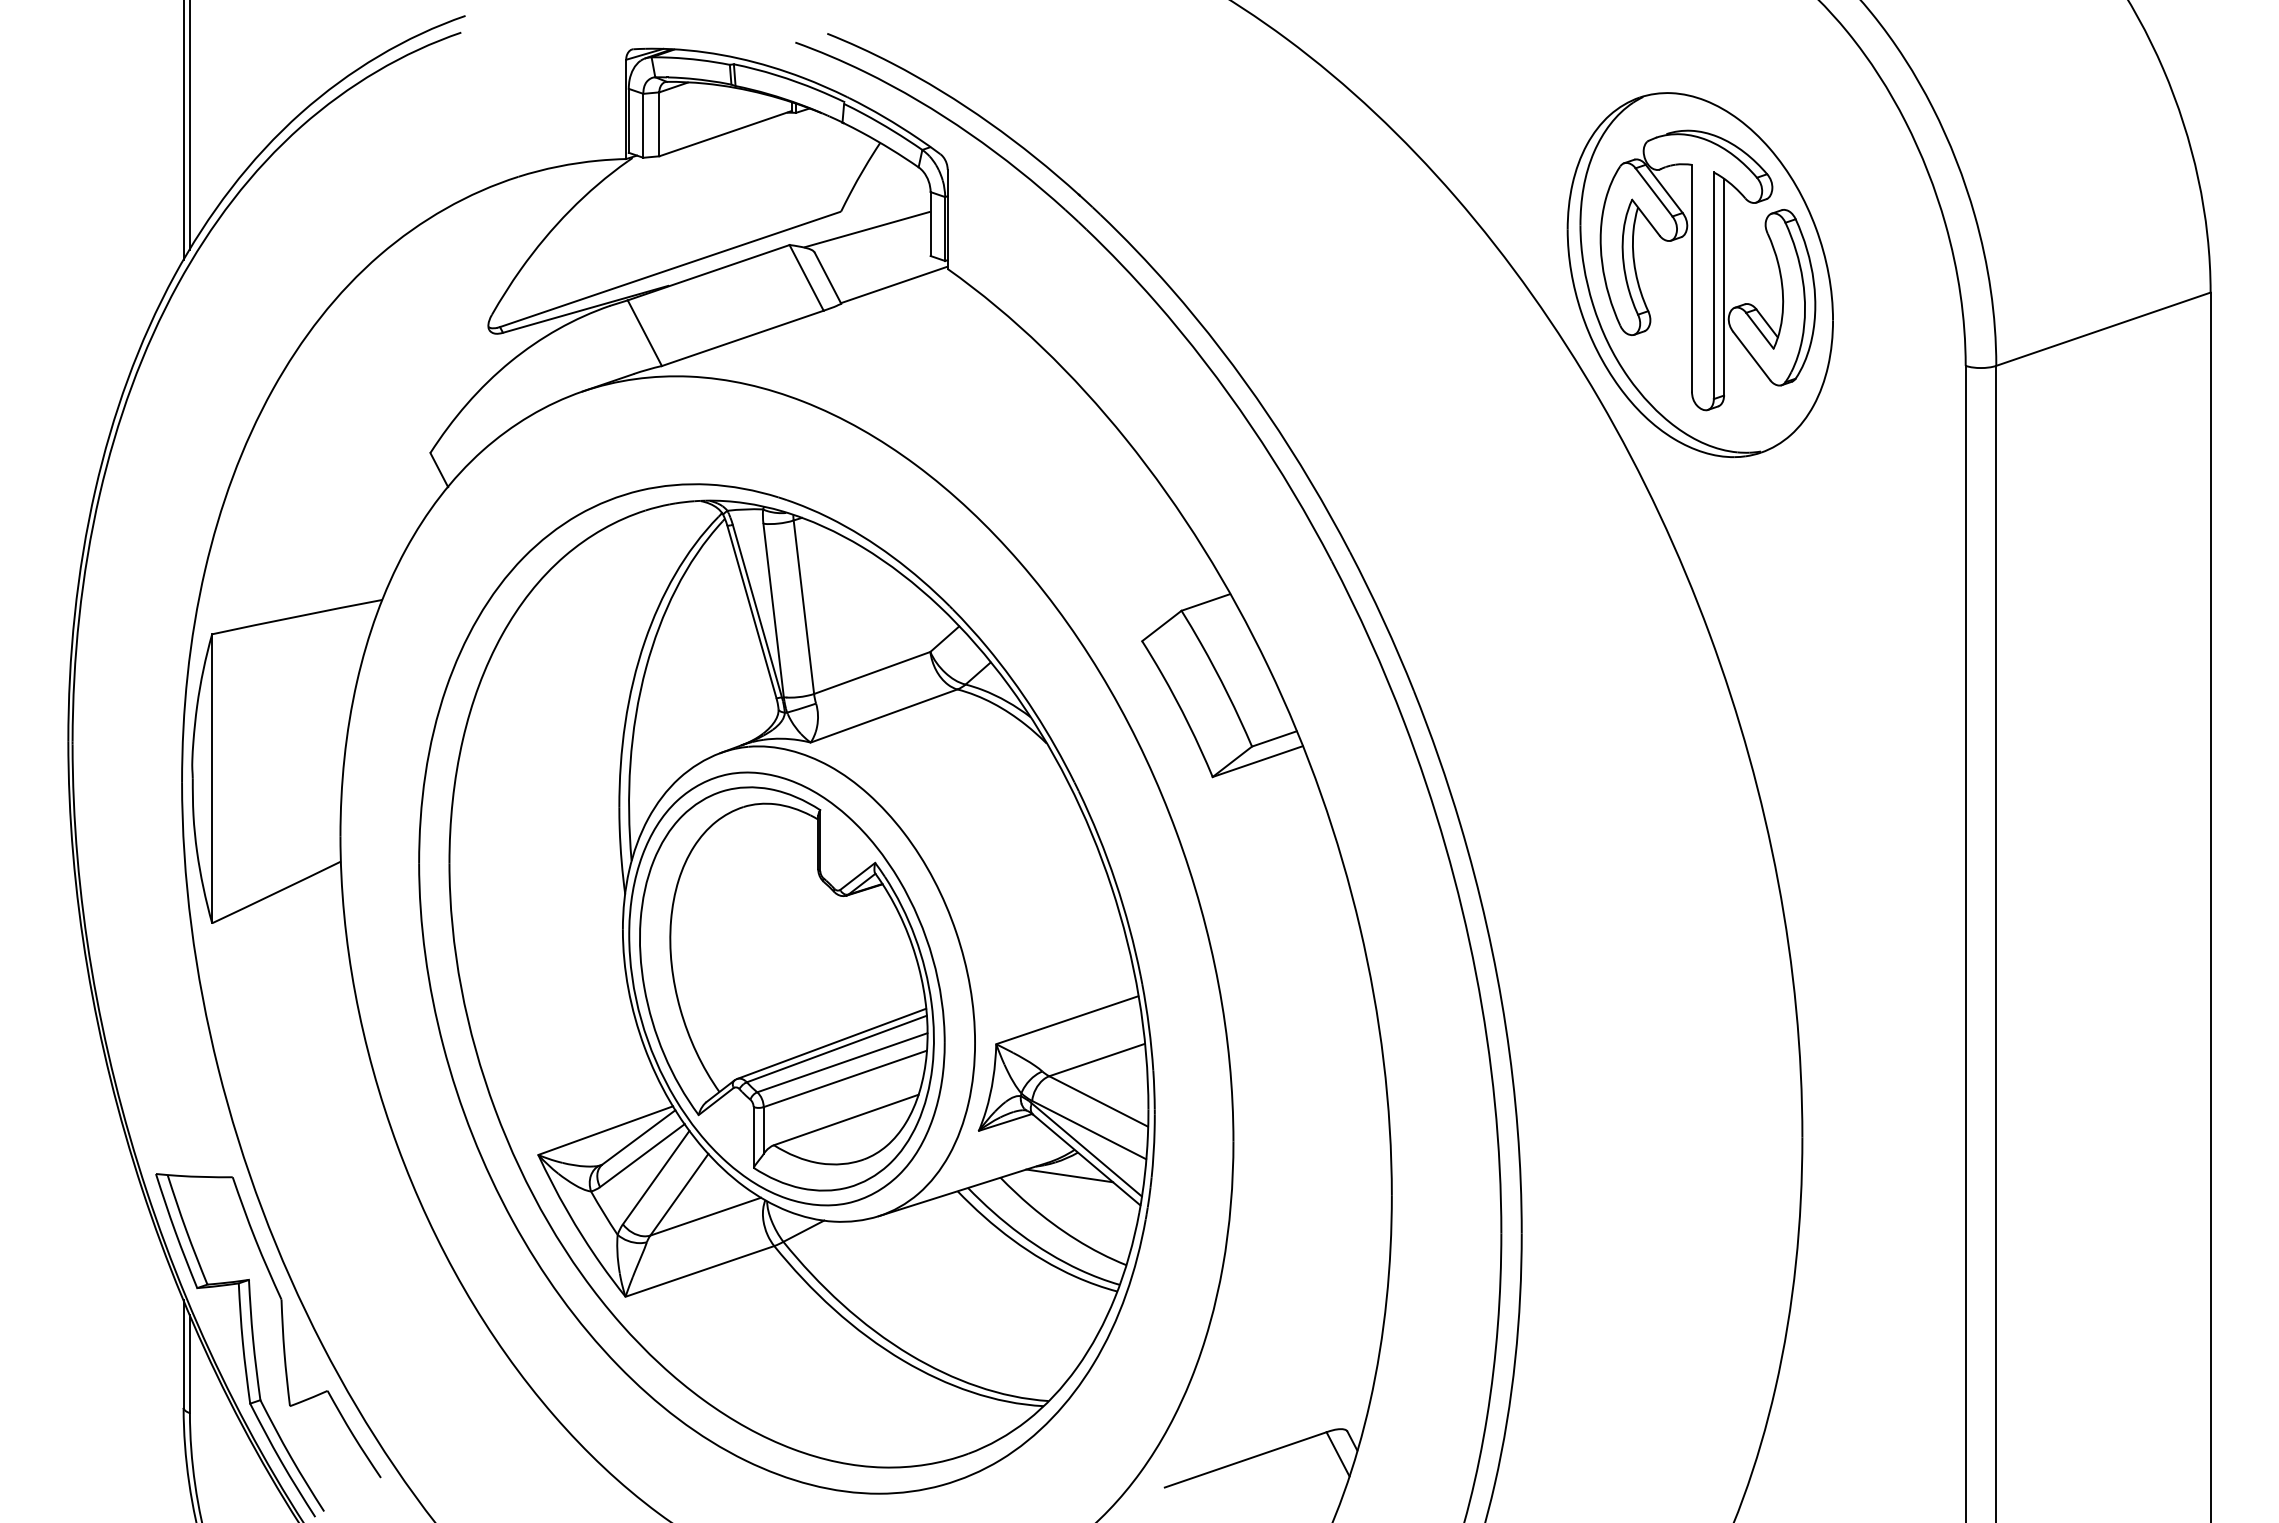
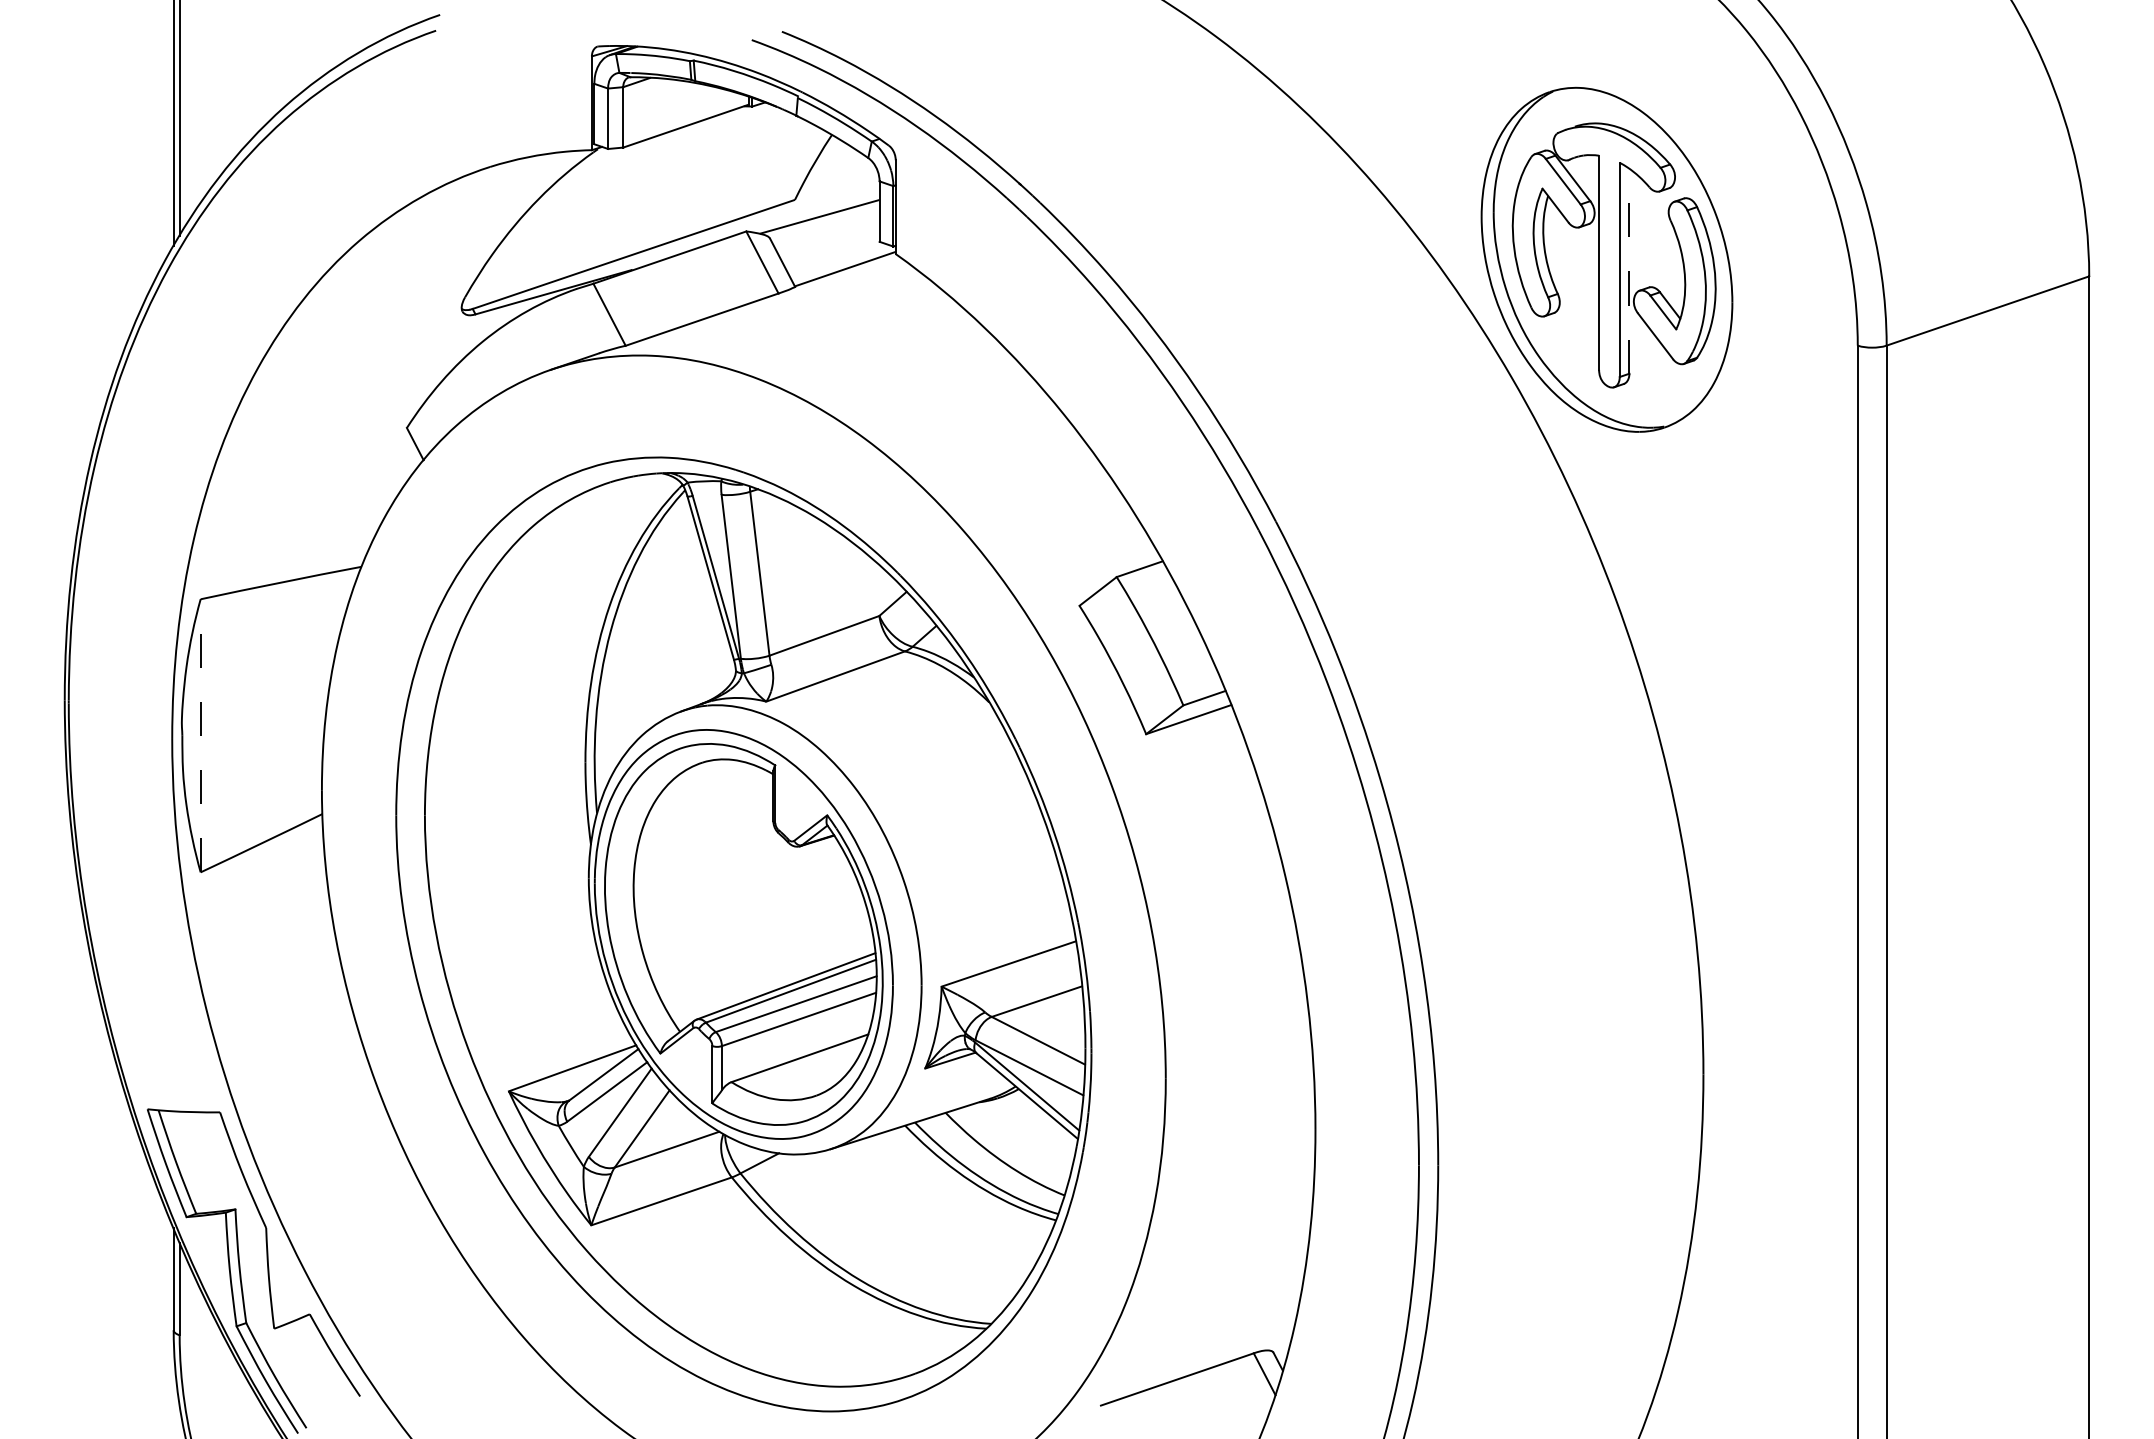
line: (1724, 286) -> (1629, 270), solid -> dashed
line: (212, 778) -> (200, 735), solid -> dashed
line: (1069, 1175) -> (1010, 1110), removed

